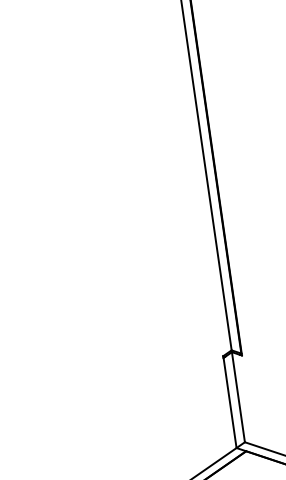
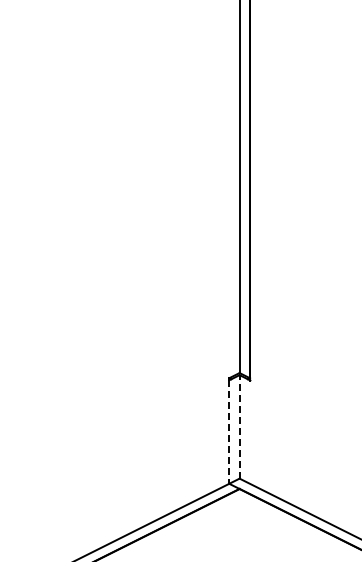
line: (238, 396) -> (239, 426), solid -> dashed
line: (230, 403) -> (229, 432), solid -> dashed

